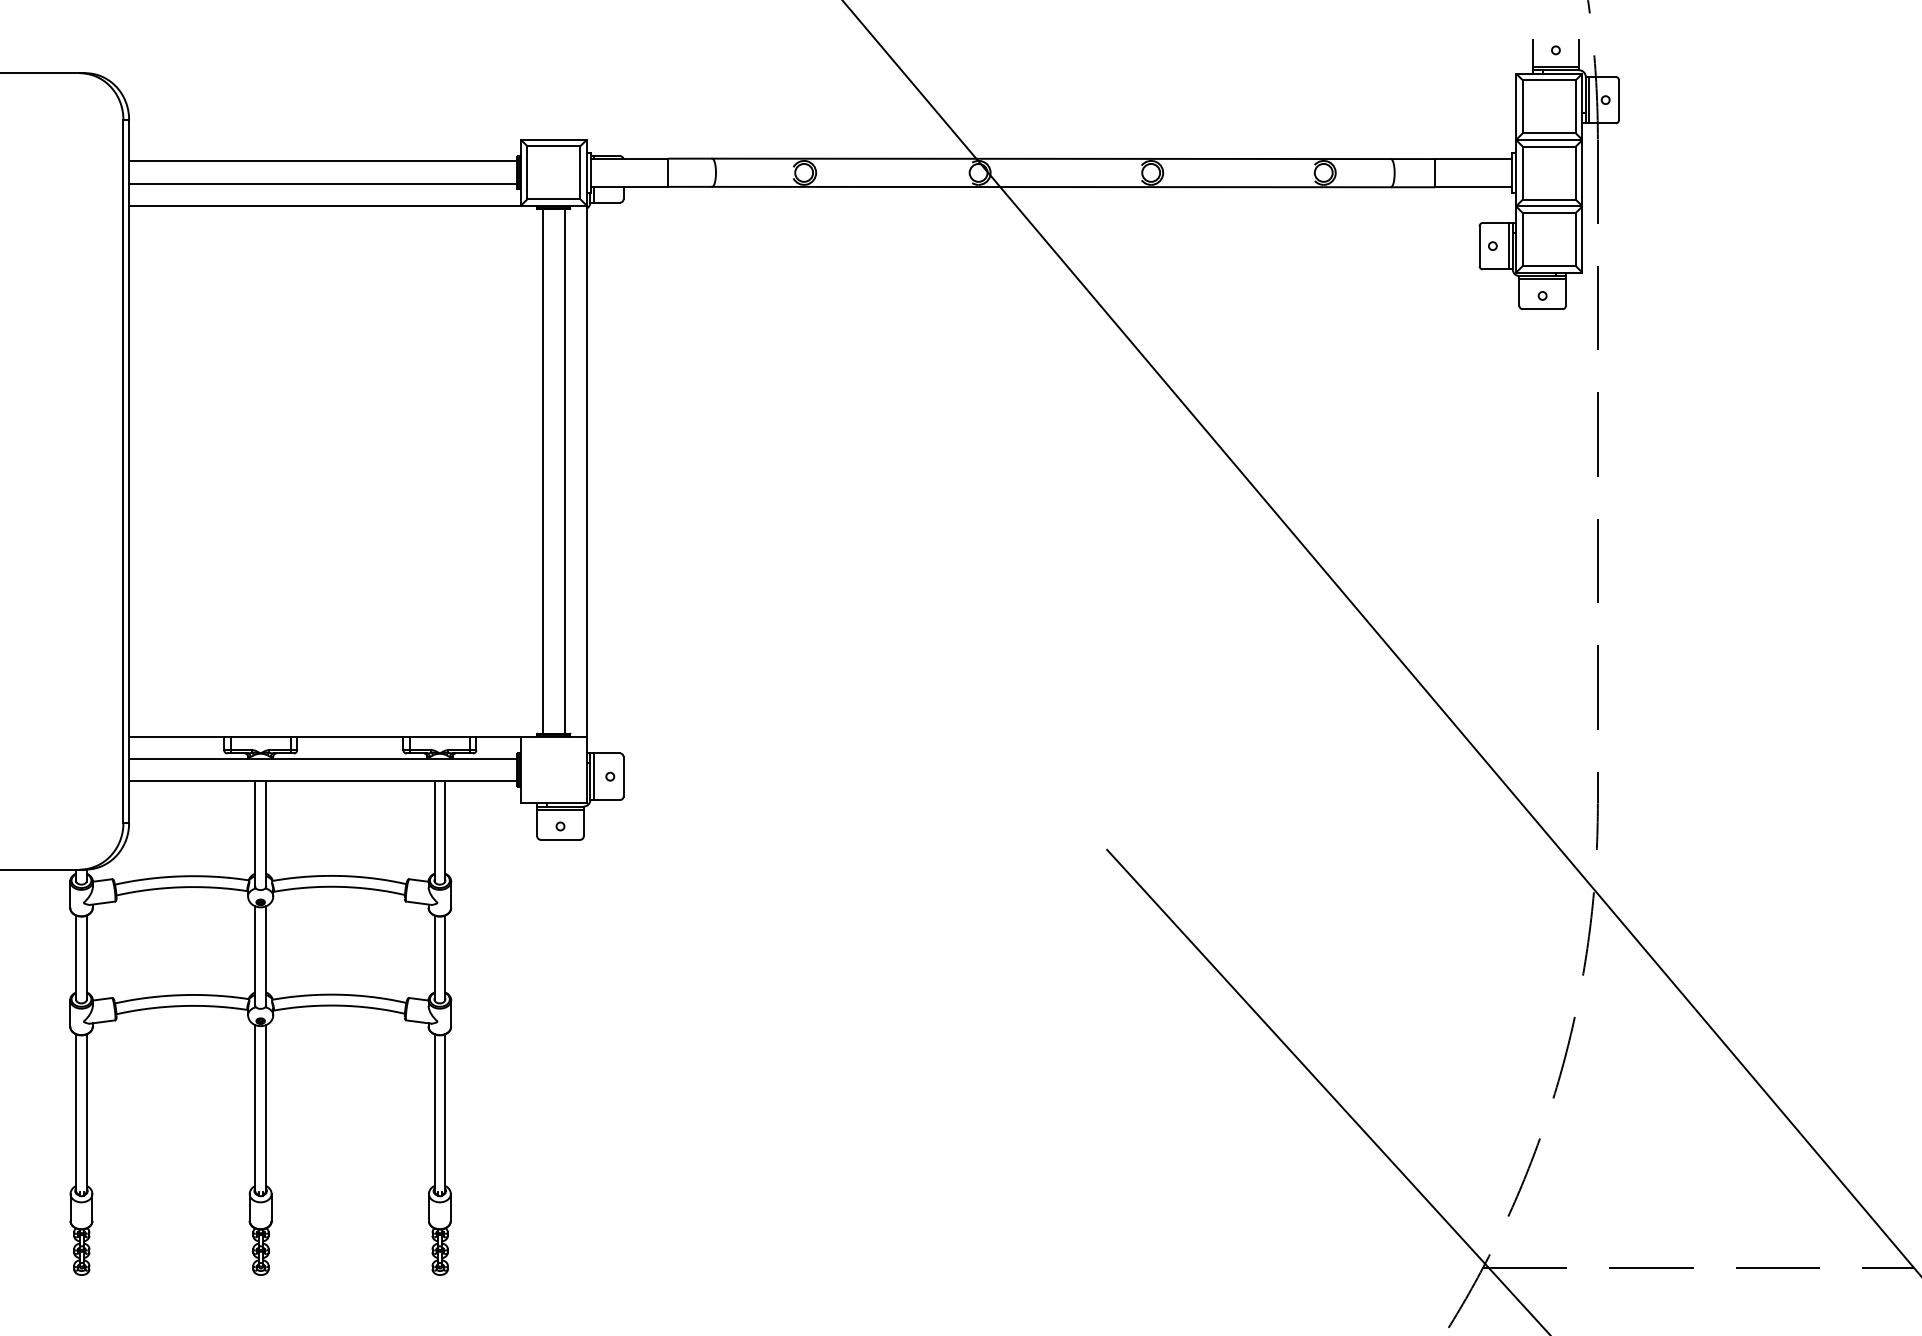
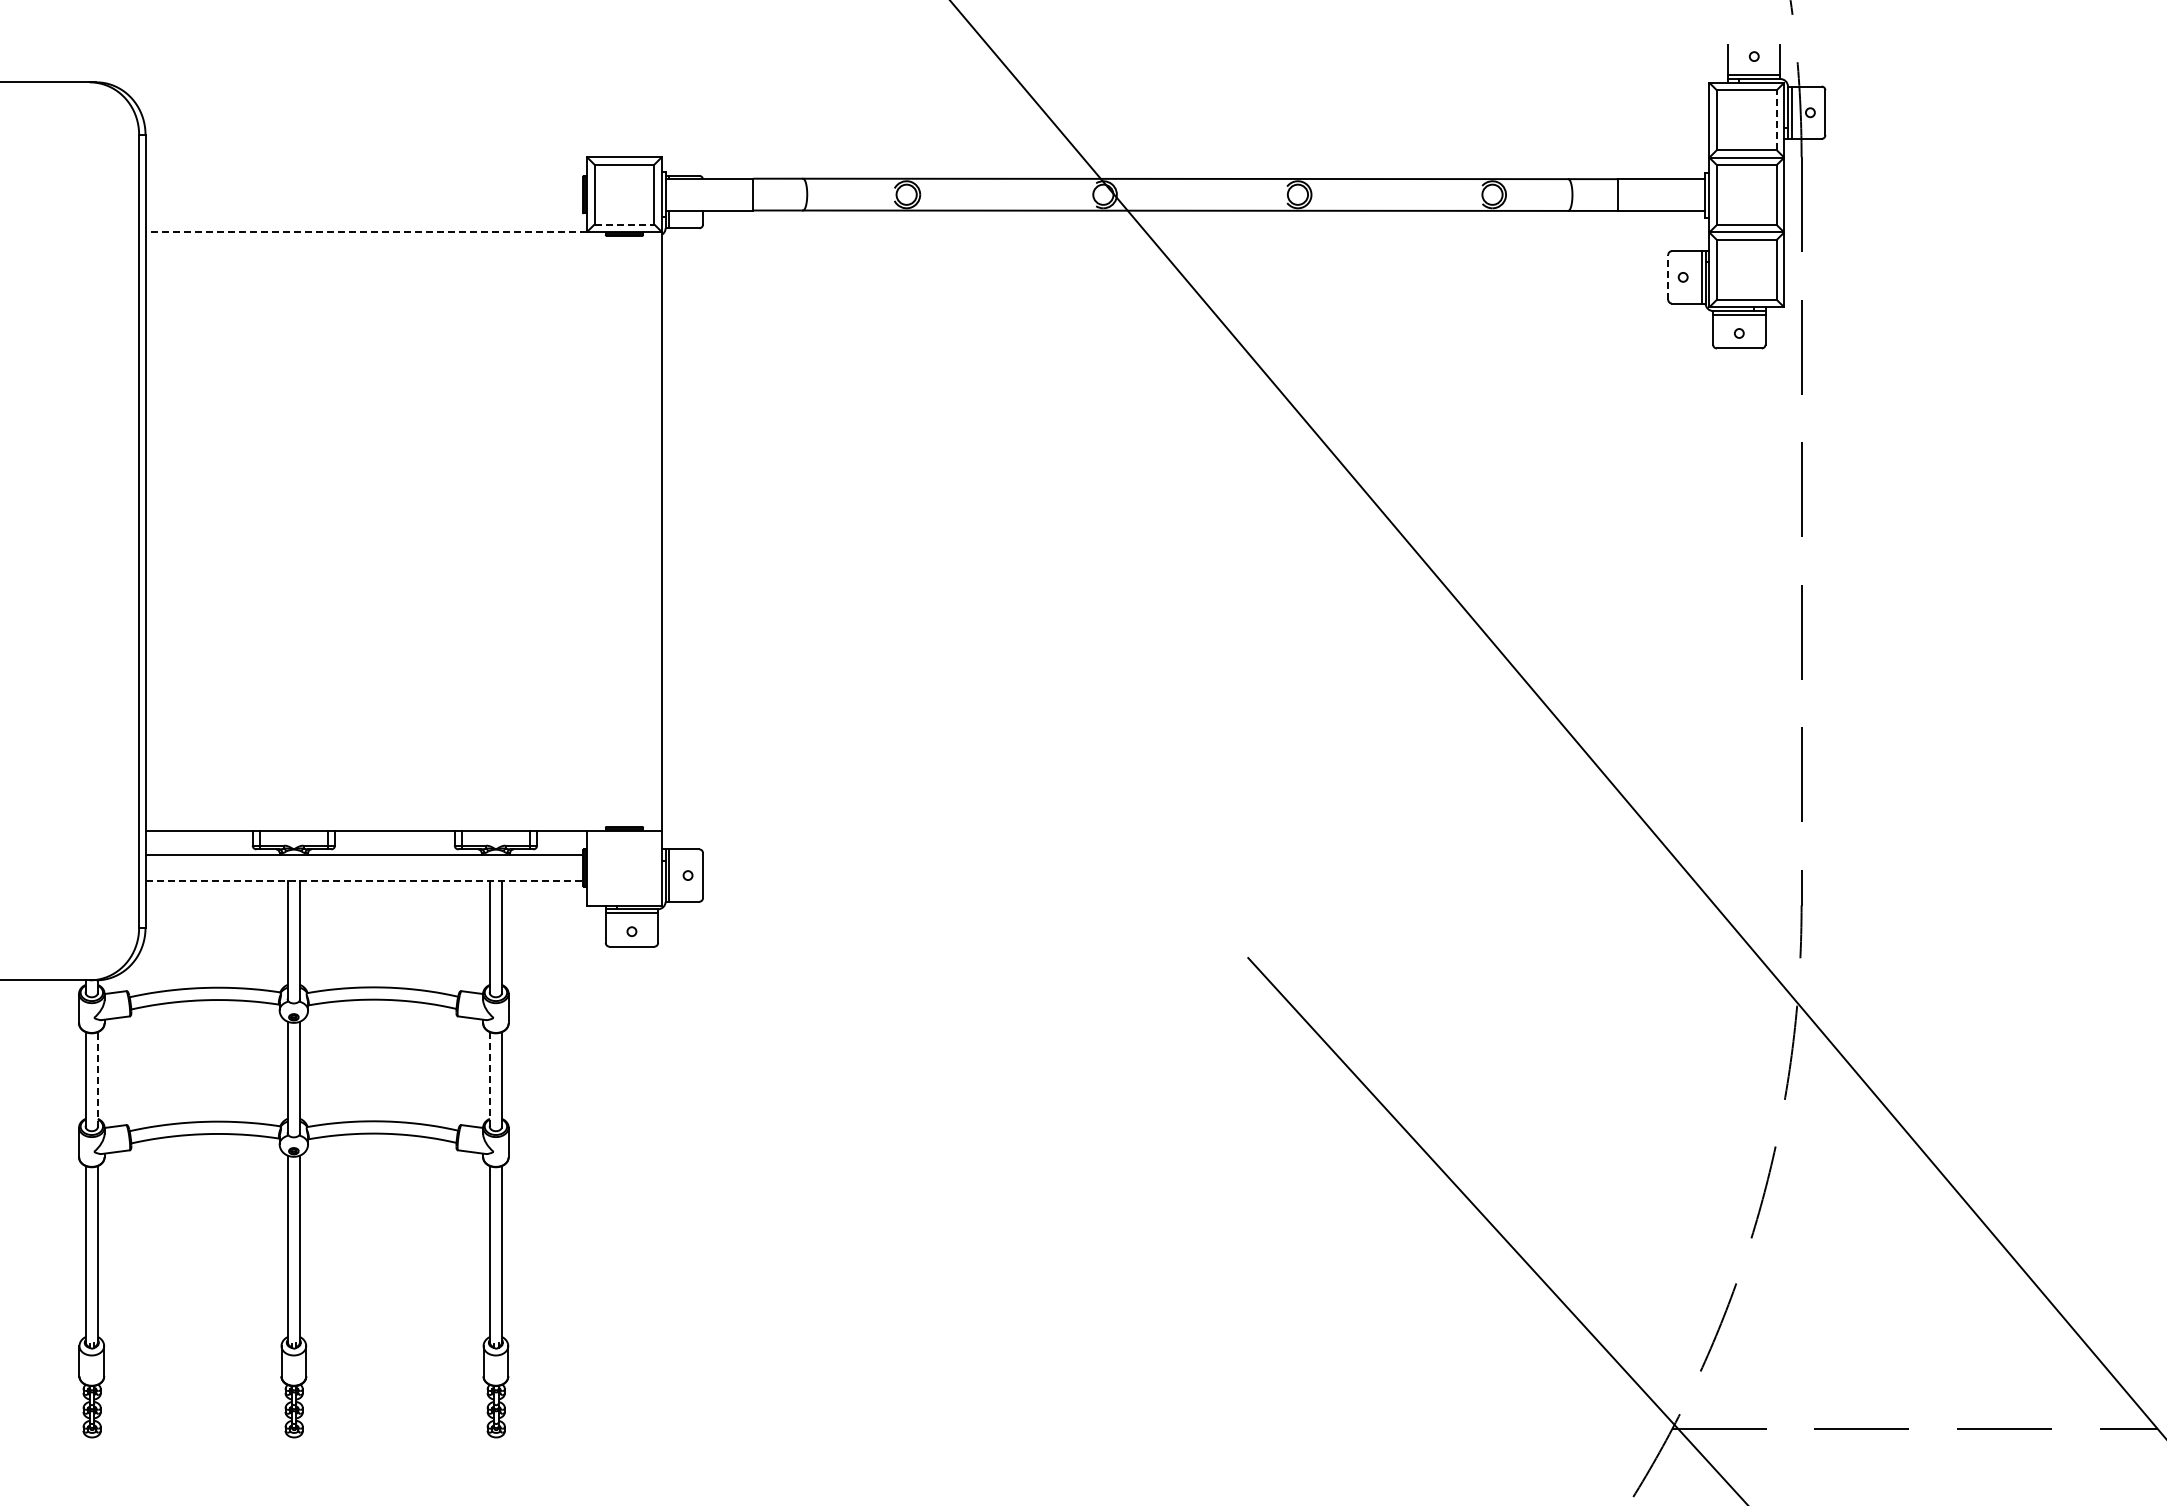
line: (1575, 107) -> (1776, 120), solid -> dashed
line: (323, 161) -> (364, 181), removed
line: (323, 184) -> (364, 207), removed
line: (553, 199) -> (624, 224), solid -> dashed
line: (325, 206) -> (366, 232), solid -> dashed
line: (1479, 245) -> (1668, 276), solid -> dashed
line: (542, 470) -> (611, 530), removed
line: (565, 470) -> (637, 530), removed
line: (323, 781) -> (364, 880), solid -> dashed
line: (86, 957) -> (97, 1079), solid -> dashed
line: (434, 957) -> (489, 1079), solid -> dashed

